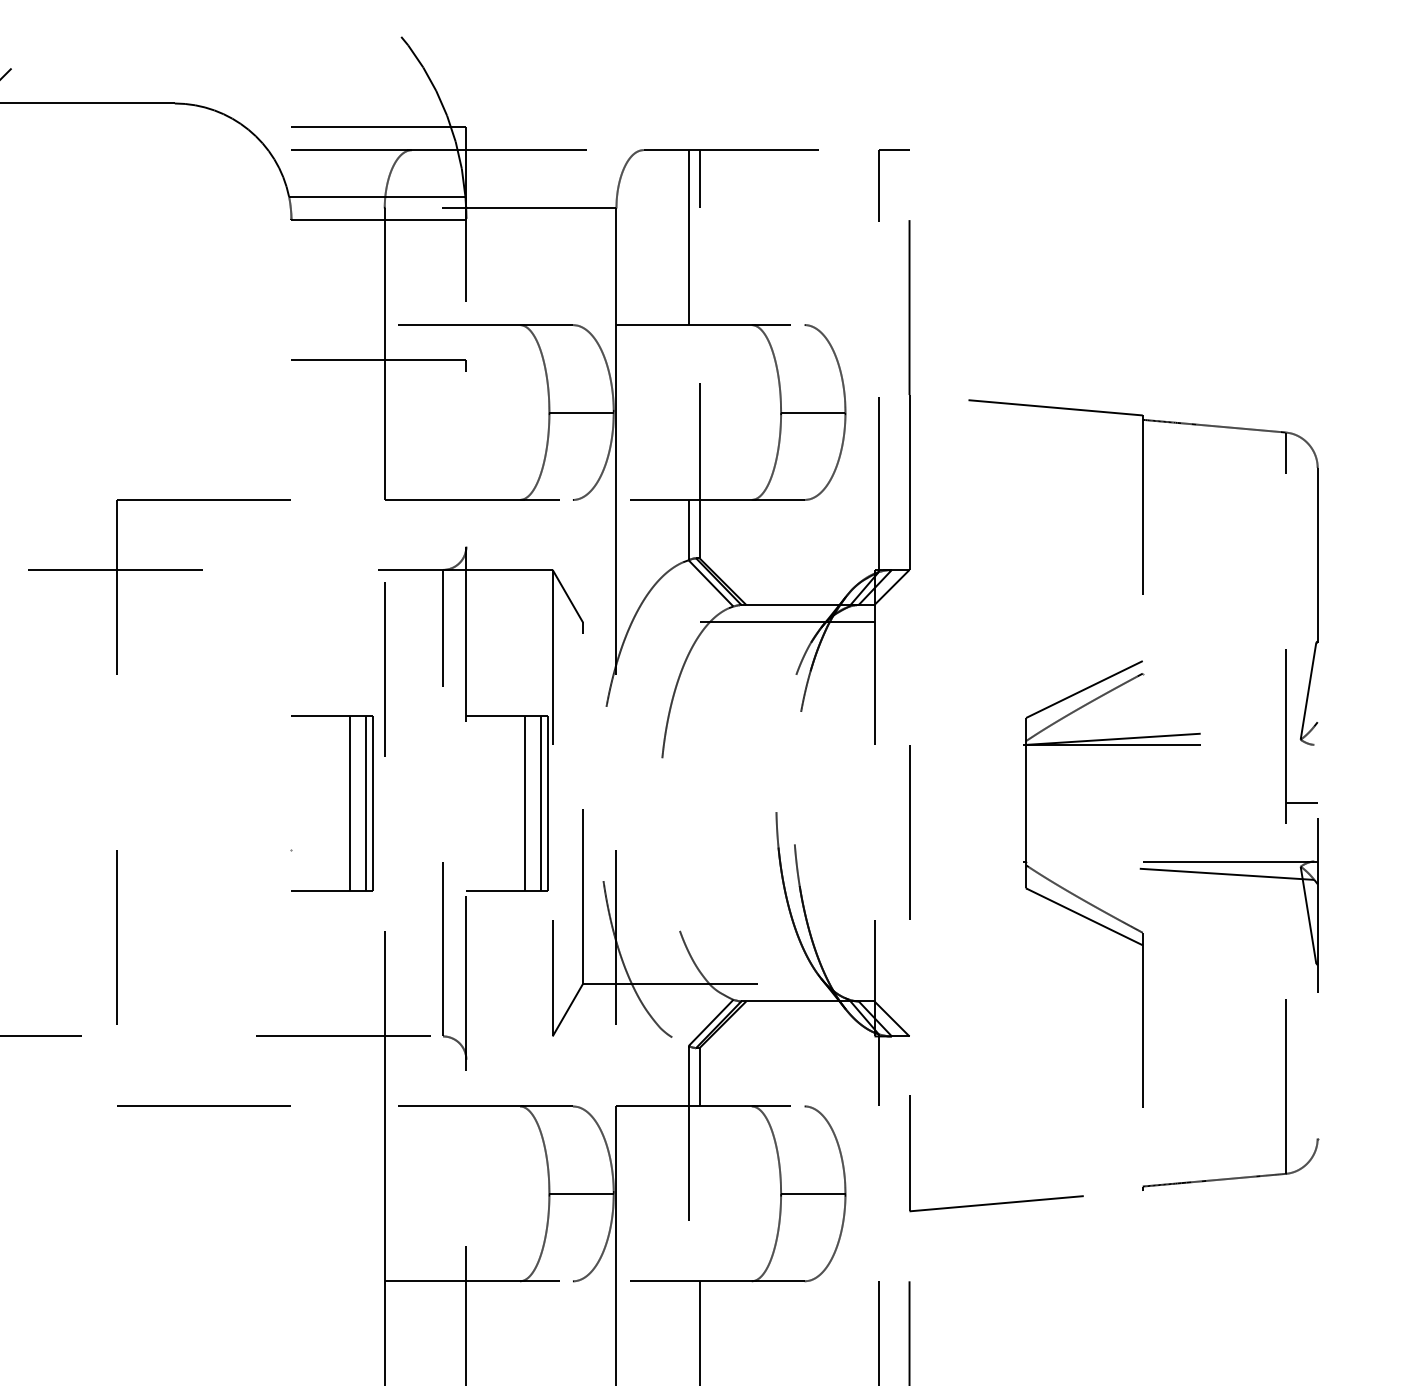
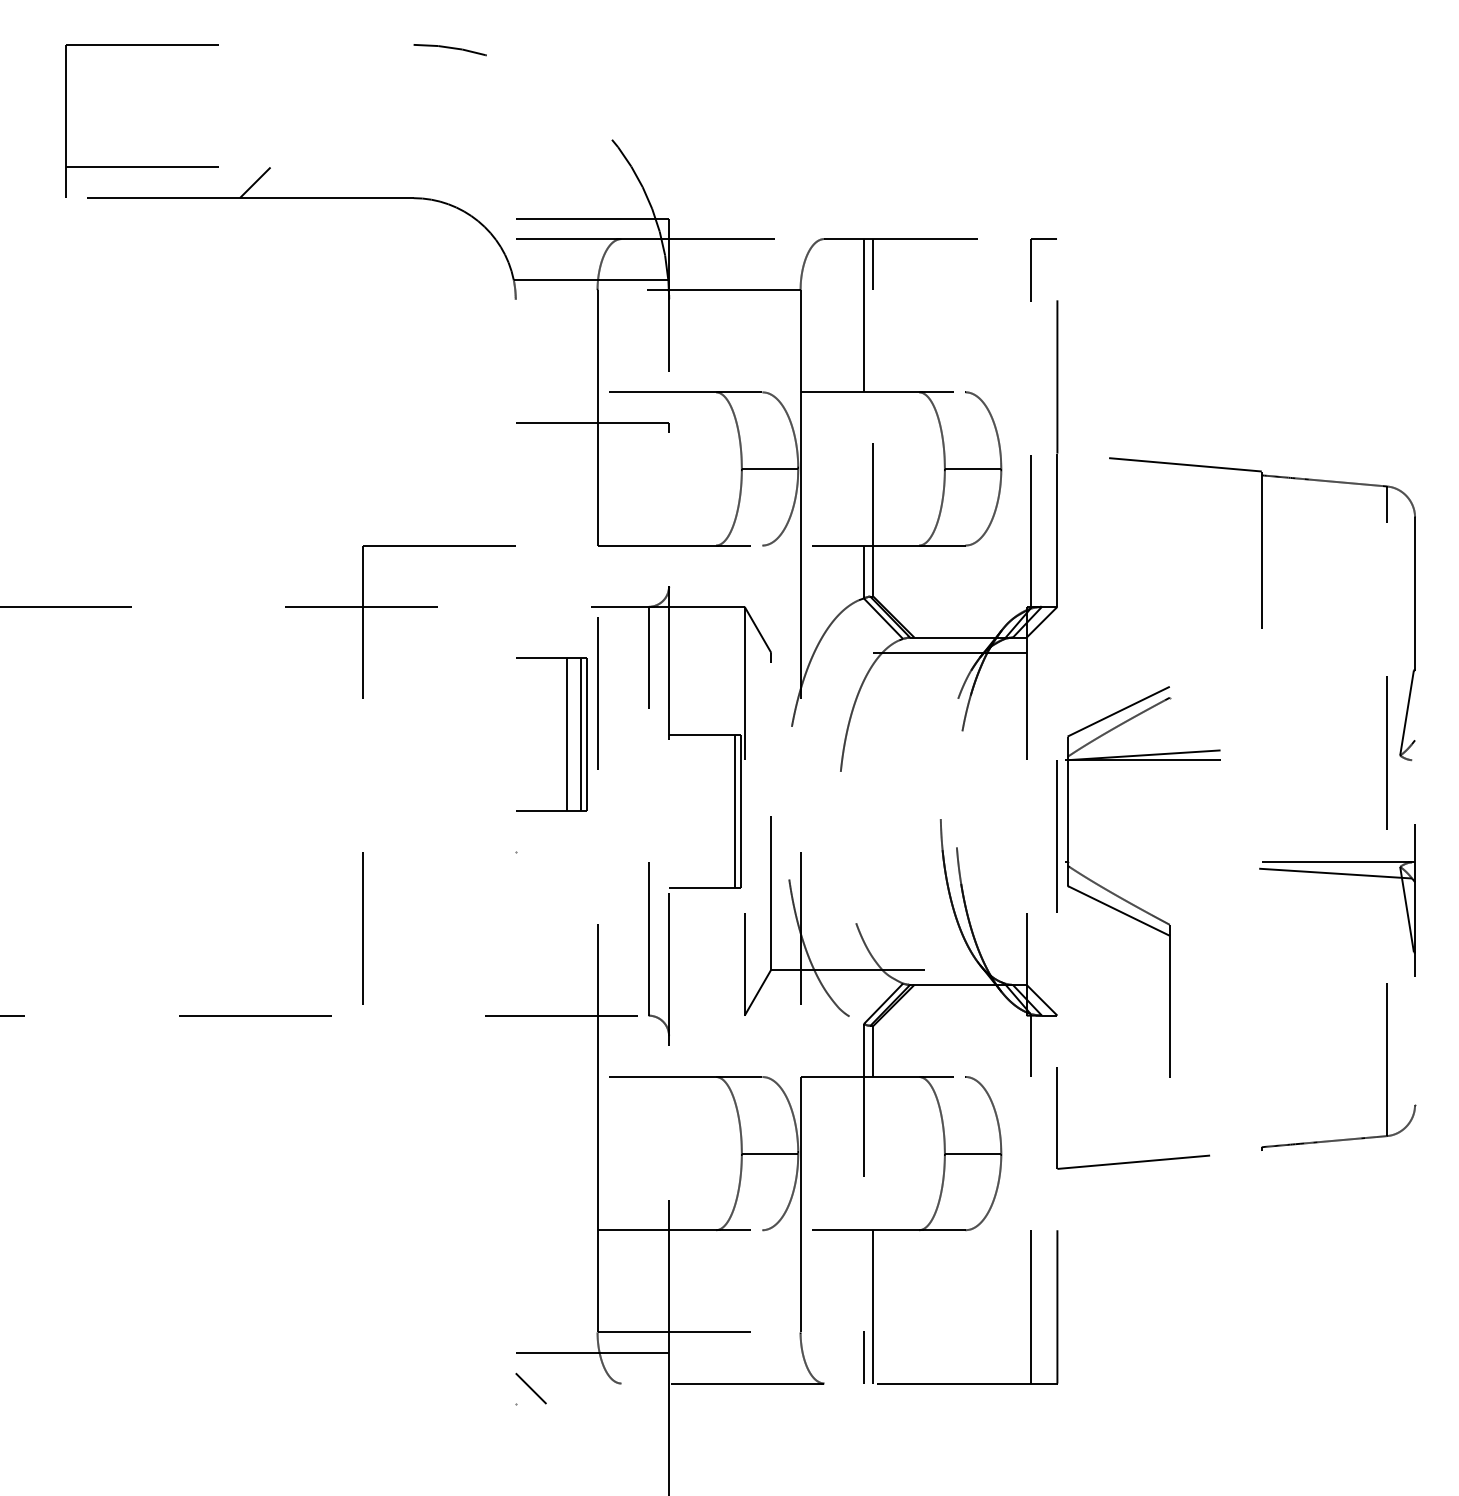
line: (378, 220) -> (592, 300), removed
line: (525, 802) -> (720, 810), removed
part: (349, 803) -> (566, 734), moved
line: (1302, 803) -> (1401, 811), removed
part: (1099, 907) -> (1131, 902), moved
line: (203, 1105) -> (438, 1076), removed

